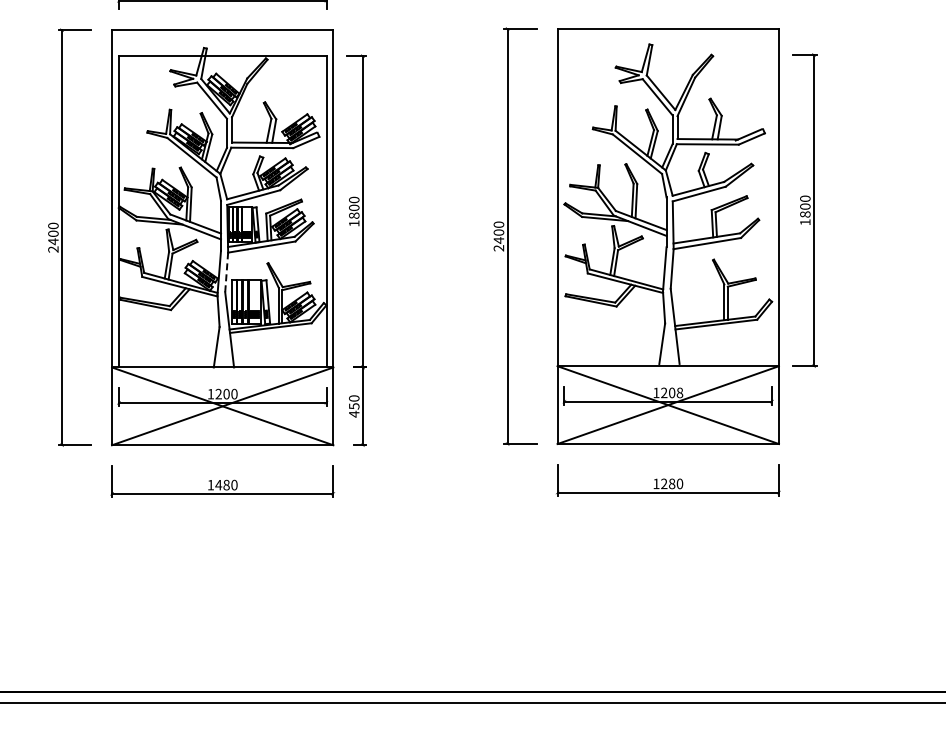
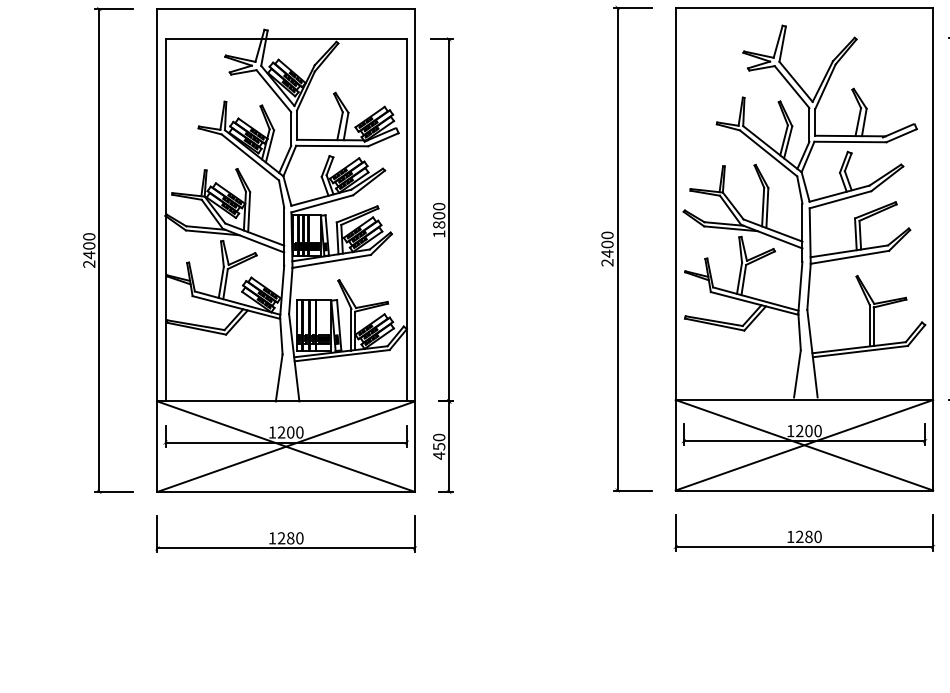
line: (226, 272) -> (290, 290), dashed -> solid
text: (679, 392) -> (817, 430), 1208 -> 1200
text: (218, 484) -> (281, 537), 1480 -> 1280

